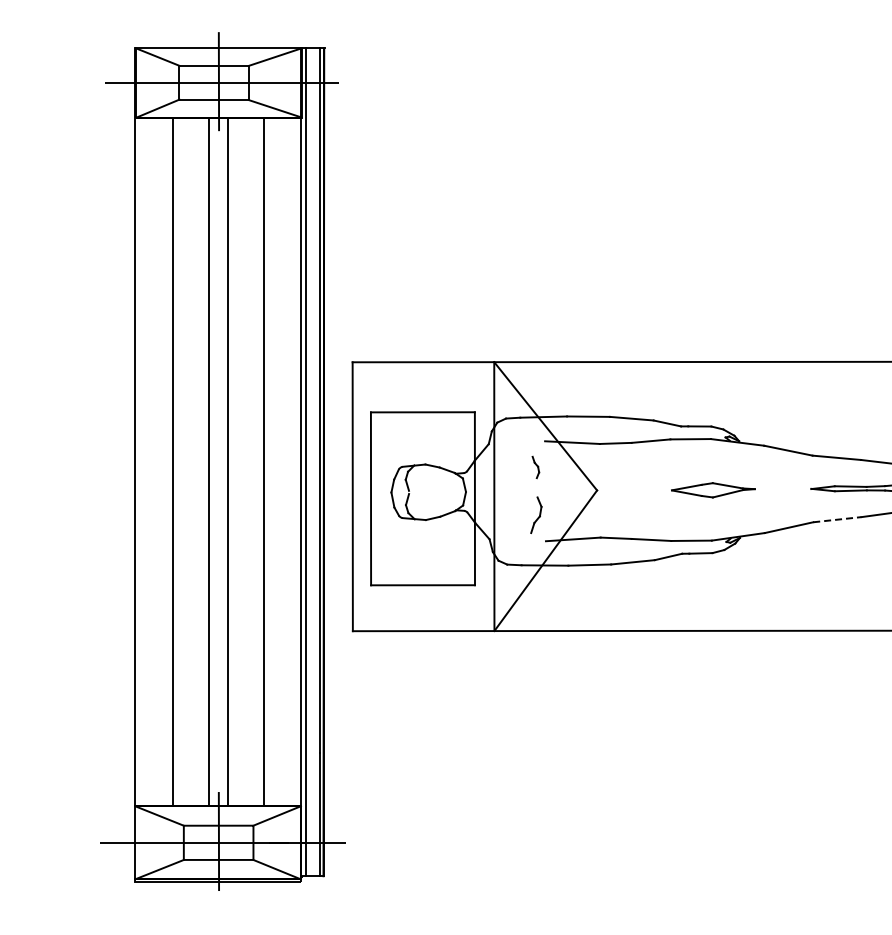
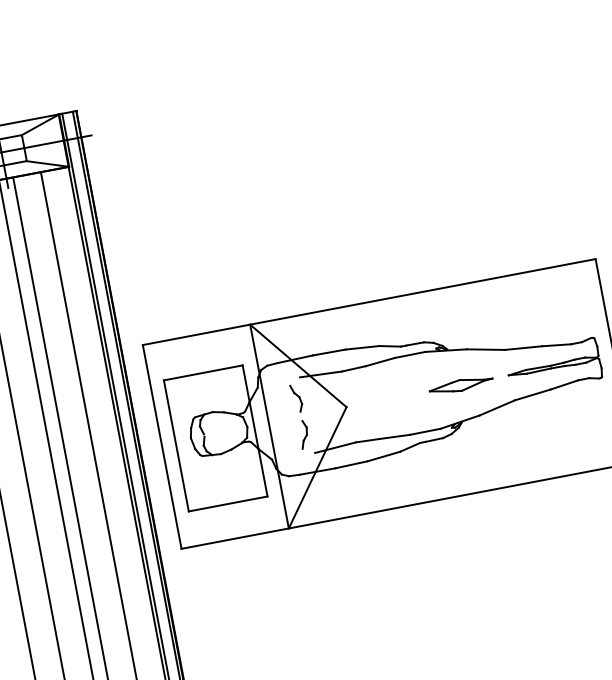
part: (535, 467) -> (296, 398), size x1.67
part: (713, 490) -> (461, 385), moved
line: (837, 519) -> (532, 394), dashed -> solid

